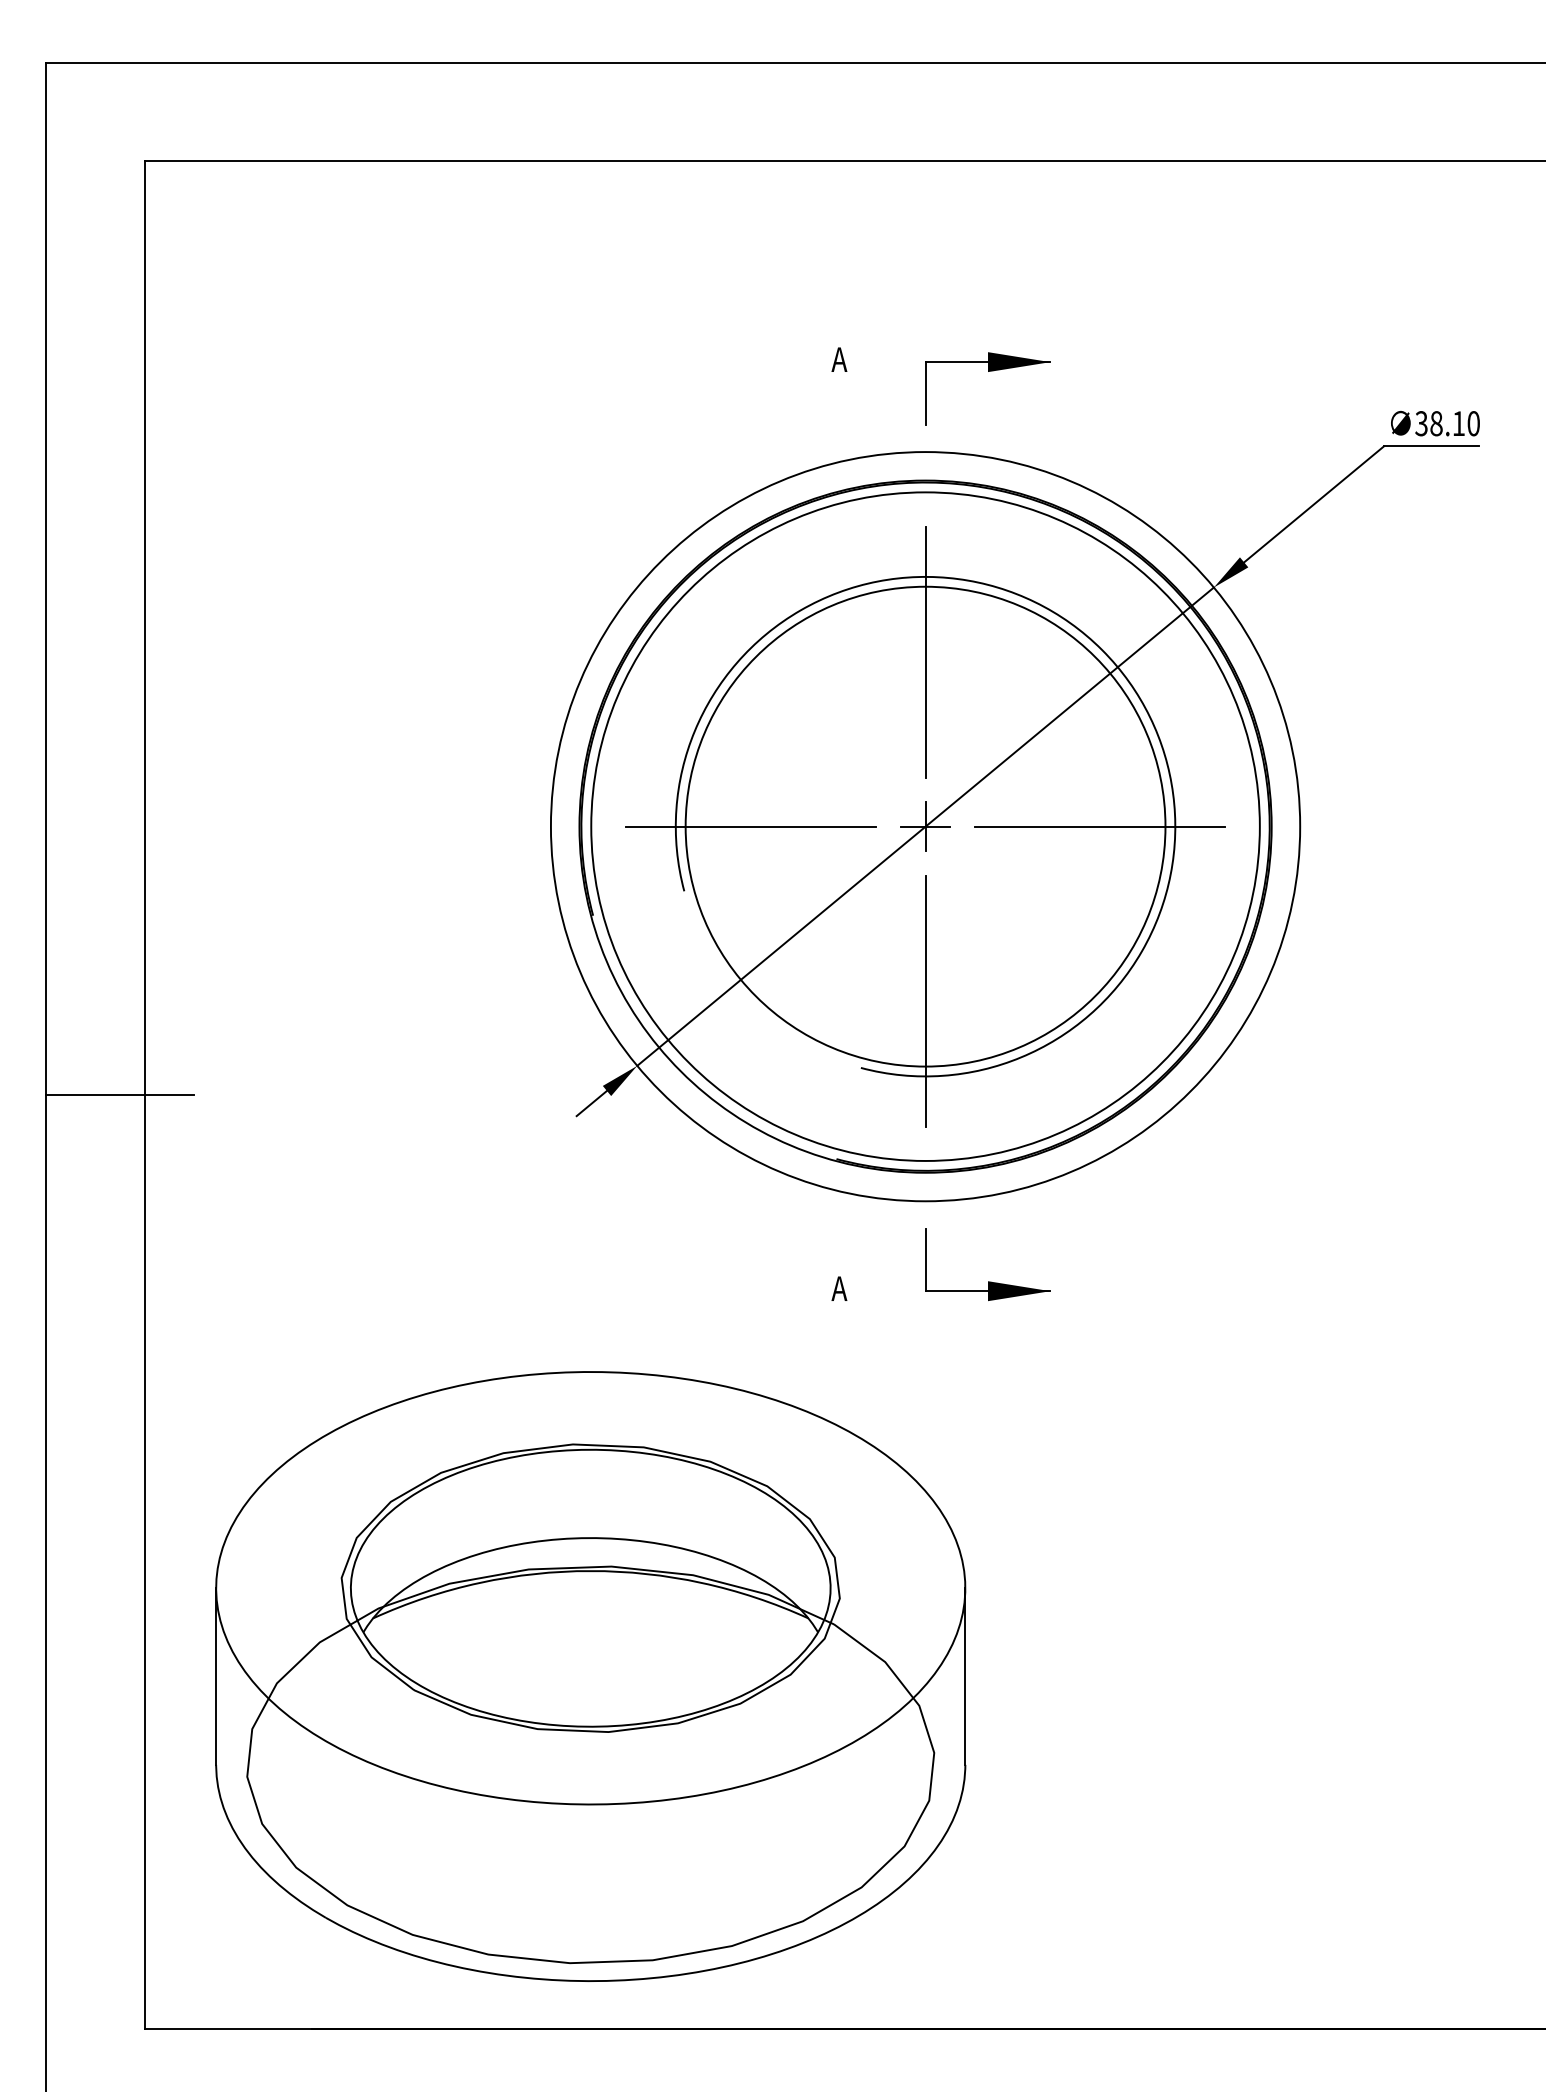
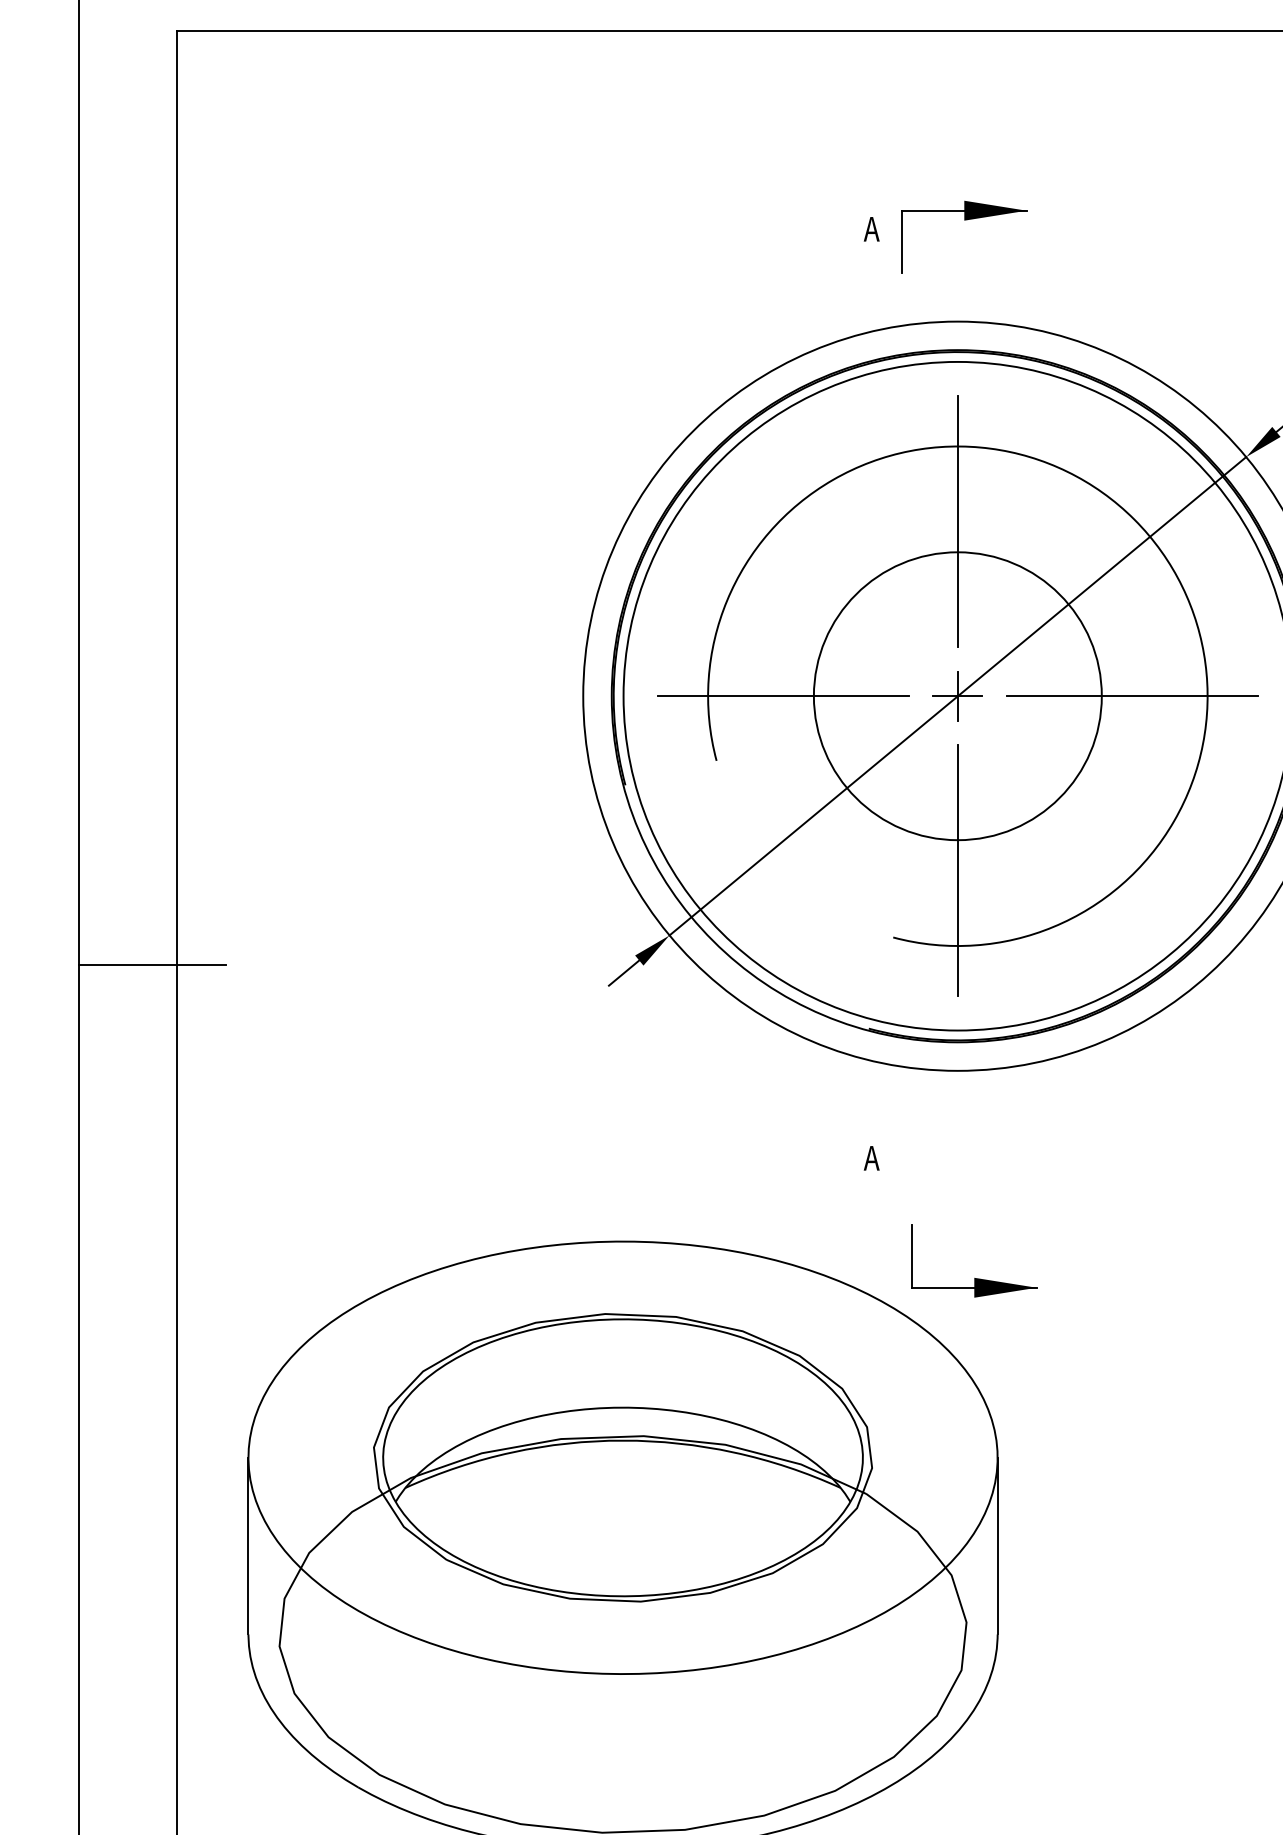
part: (988, 371) -> (964, 220), moved
circle: (925, 826) -> (957, 696), size x0.6
part: (988, 1281) -> (974, 1278), moved

